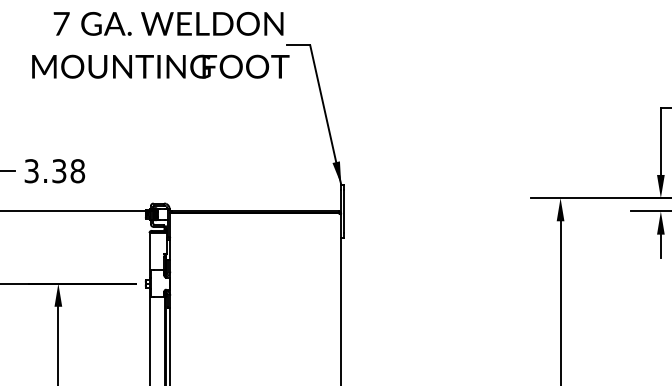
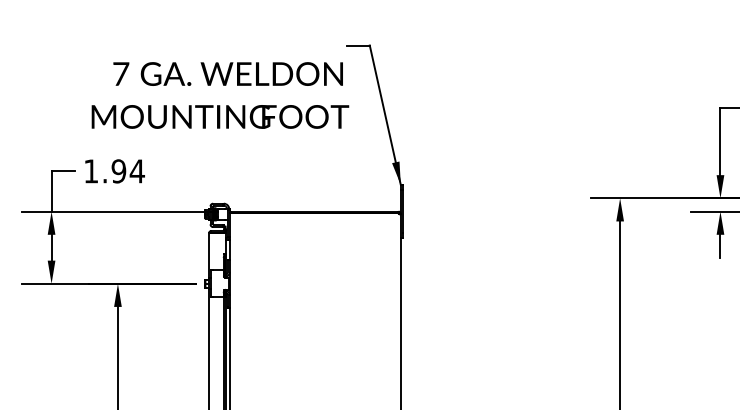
text: (160, 45) -> (220, 95), moved
text: (54, 171) -> (114, 171), 3.38 -> 1.94

